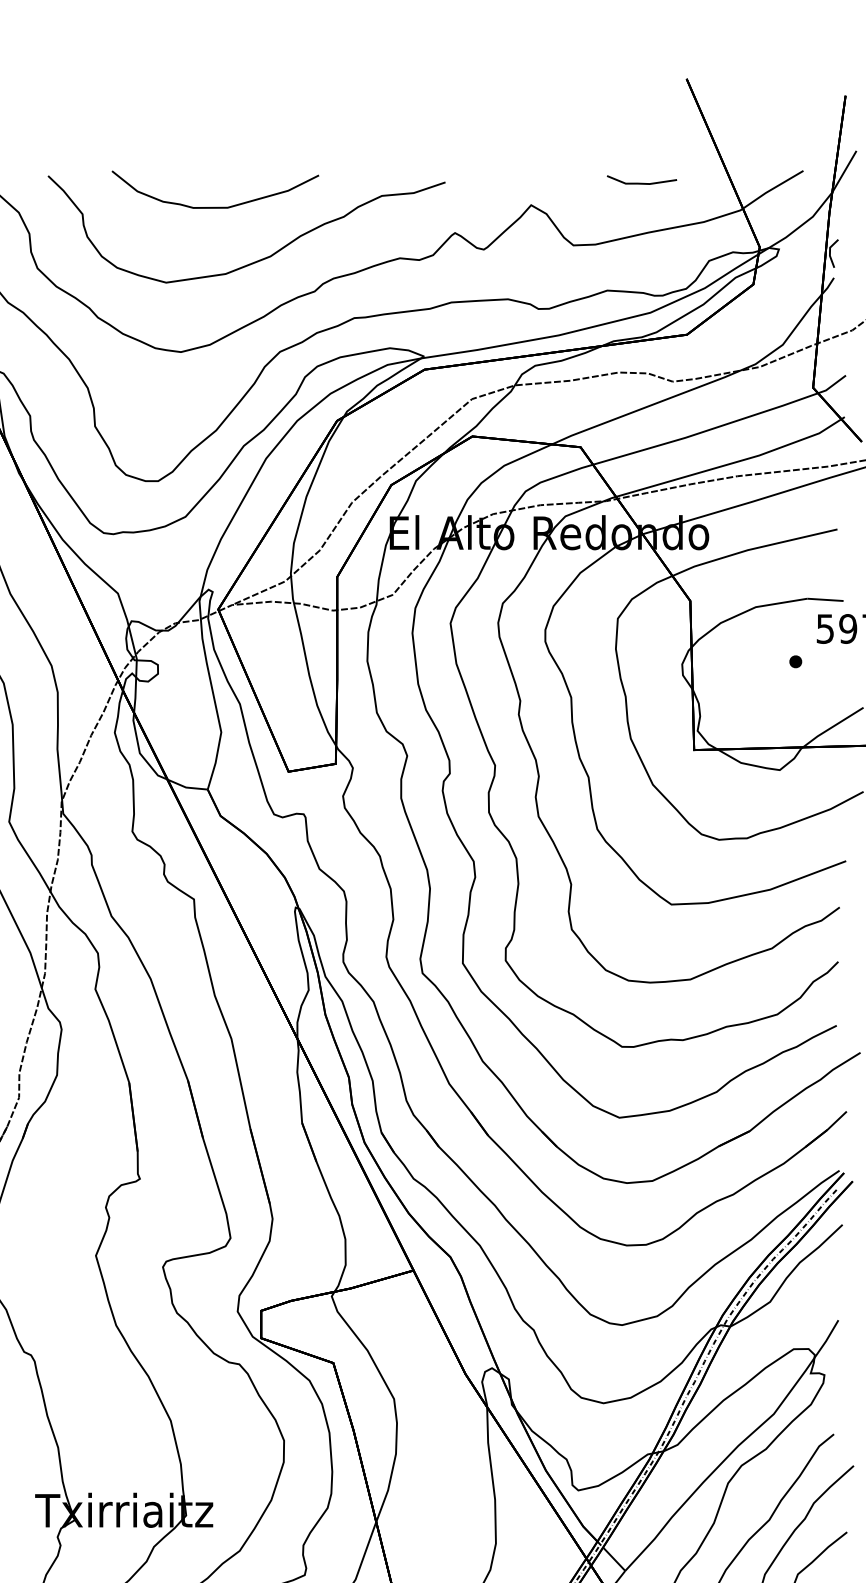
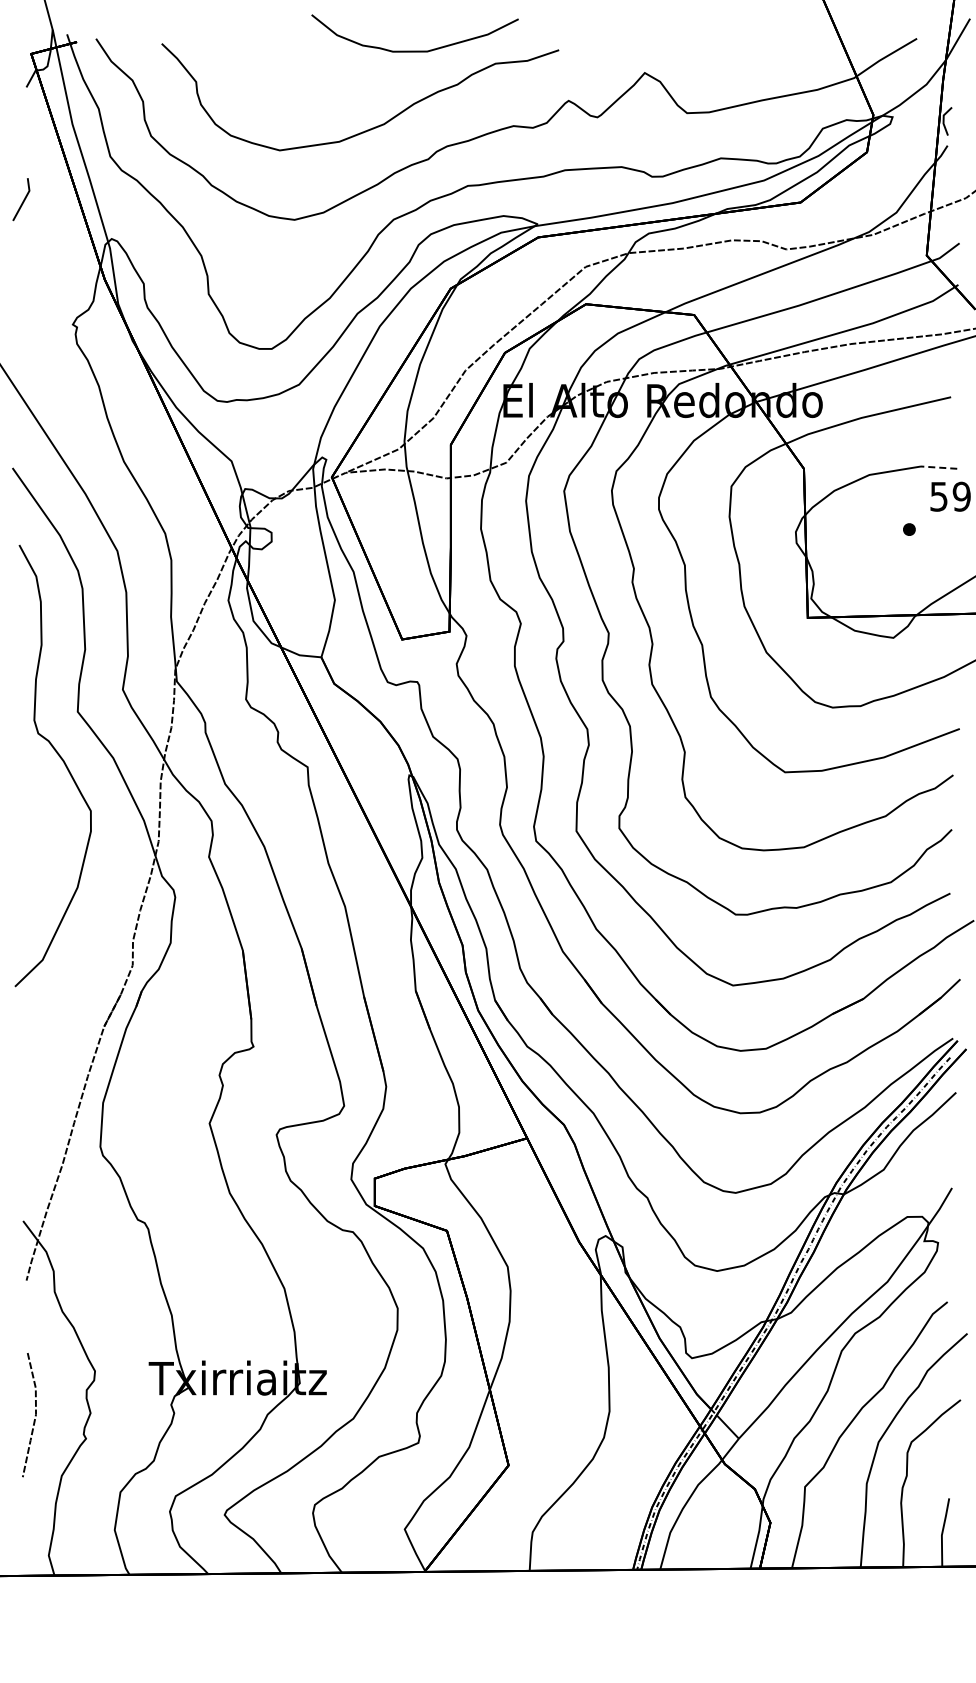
line: (641, 182) -> (755, 50), removed
curve: (214, 206) -> (414, 50), moved
line: (824, 599) -> (938, 467), solid -> dashed

